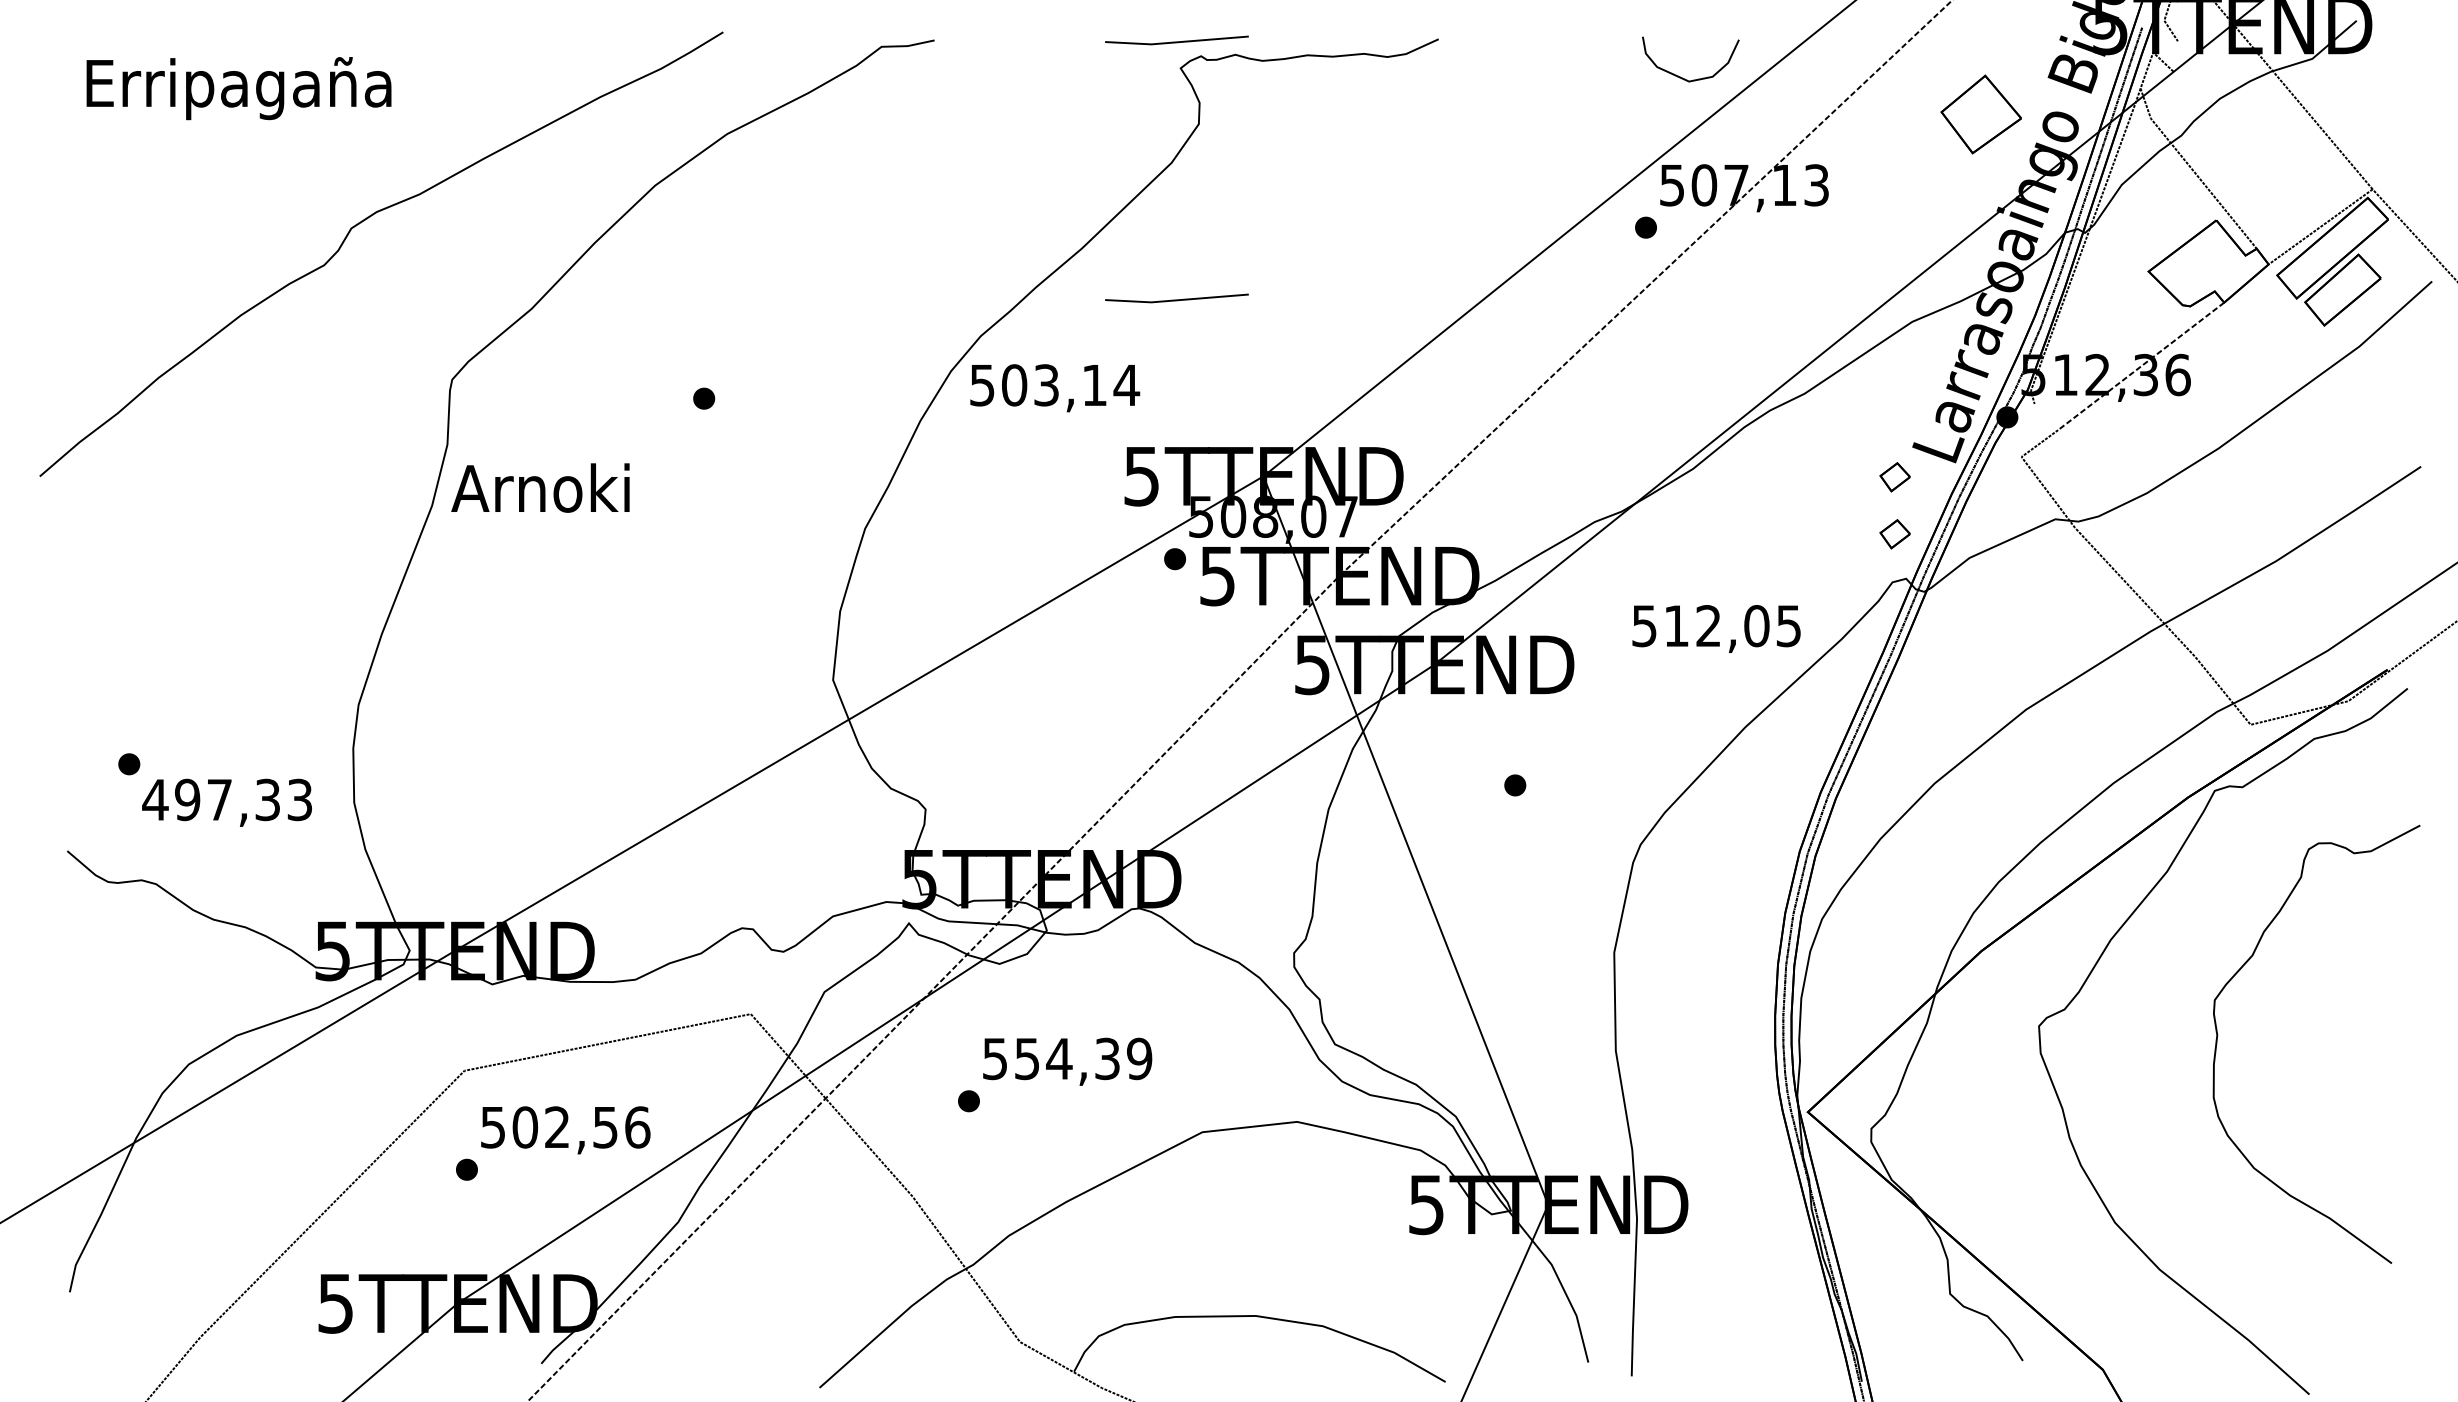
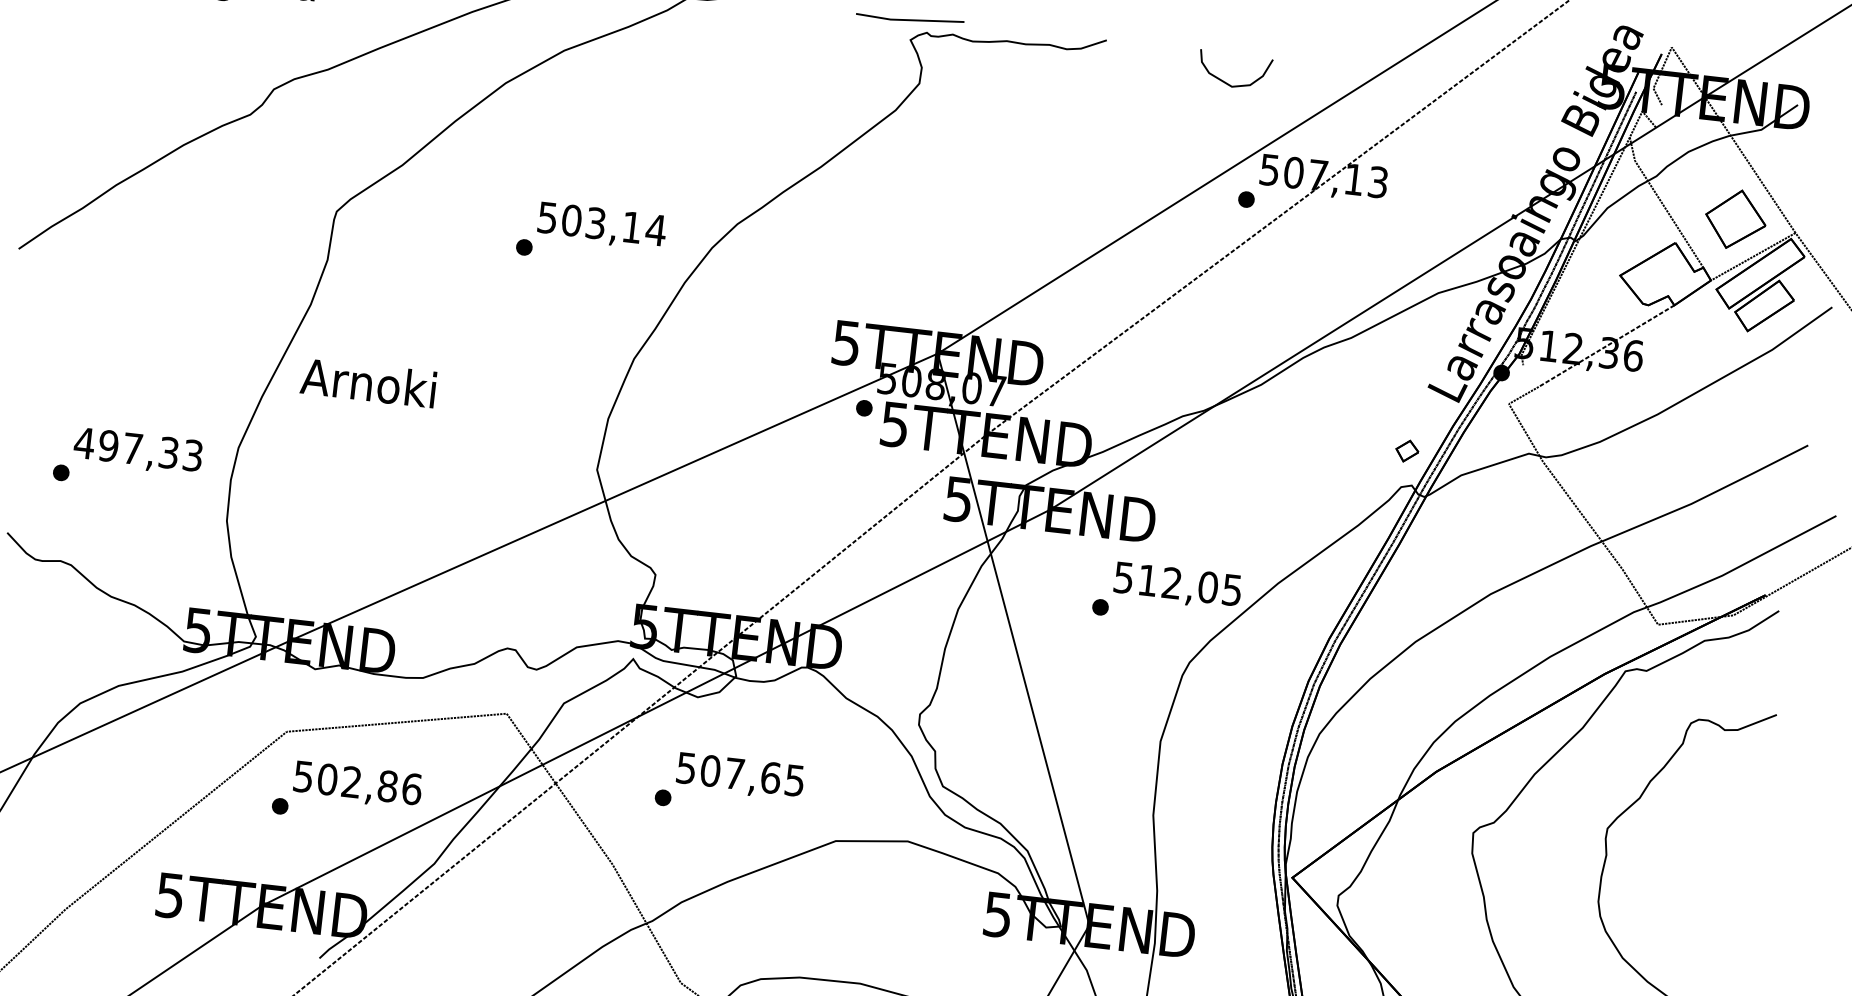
curve: (1685, 78) -> (1229, 84), moved
part: (1980, 114) -> (1735, 219), moved
line: (1176, 299) -> (887, 213), removed
text: (1055, 388) -> (602, 226), moved
part: (1894, 477) -> (1411, 408), removed
text: (540, 487) -> (368, 382), moved
text: (1716, 628) -> (1177, 585), moved
text: (226, 802) -> (137, 451), moved
text: (1083, 1058) -> (752, 775), 554,39 -> 507,65
text: (605, 1127) -> (387, 786), 502,56 -> 502,86

